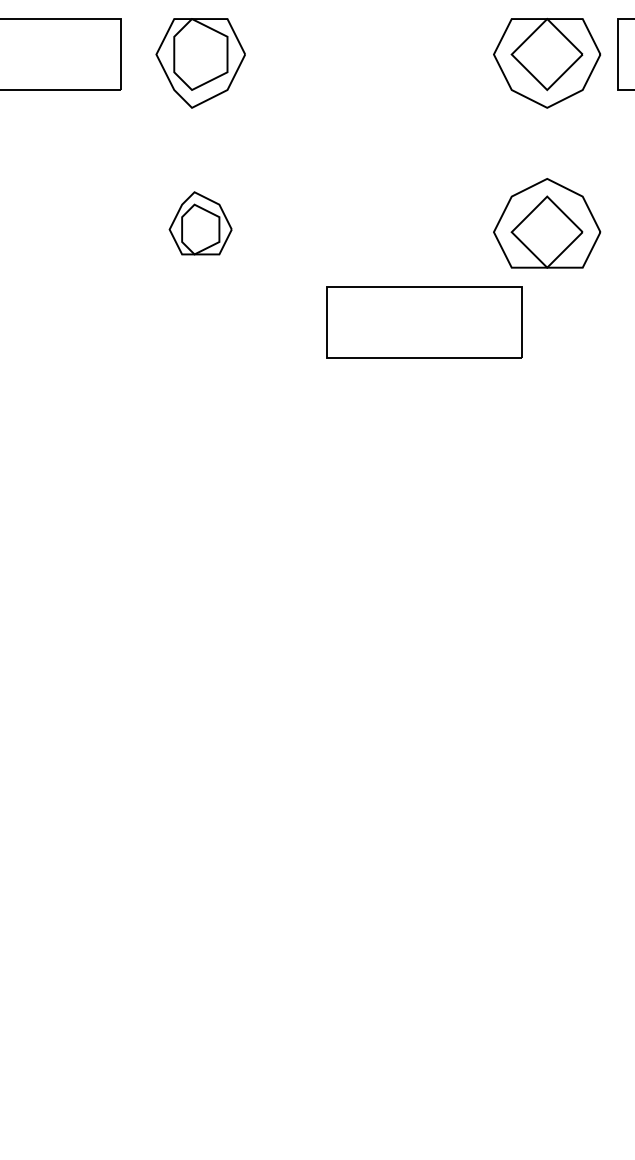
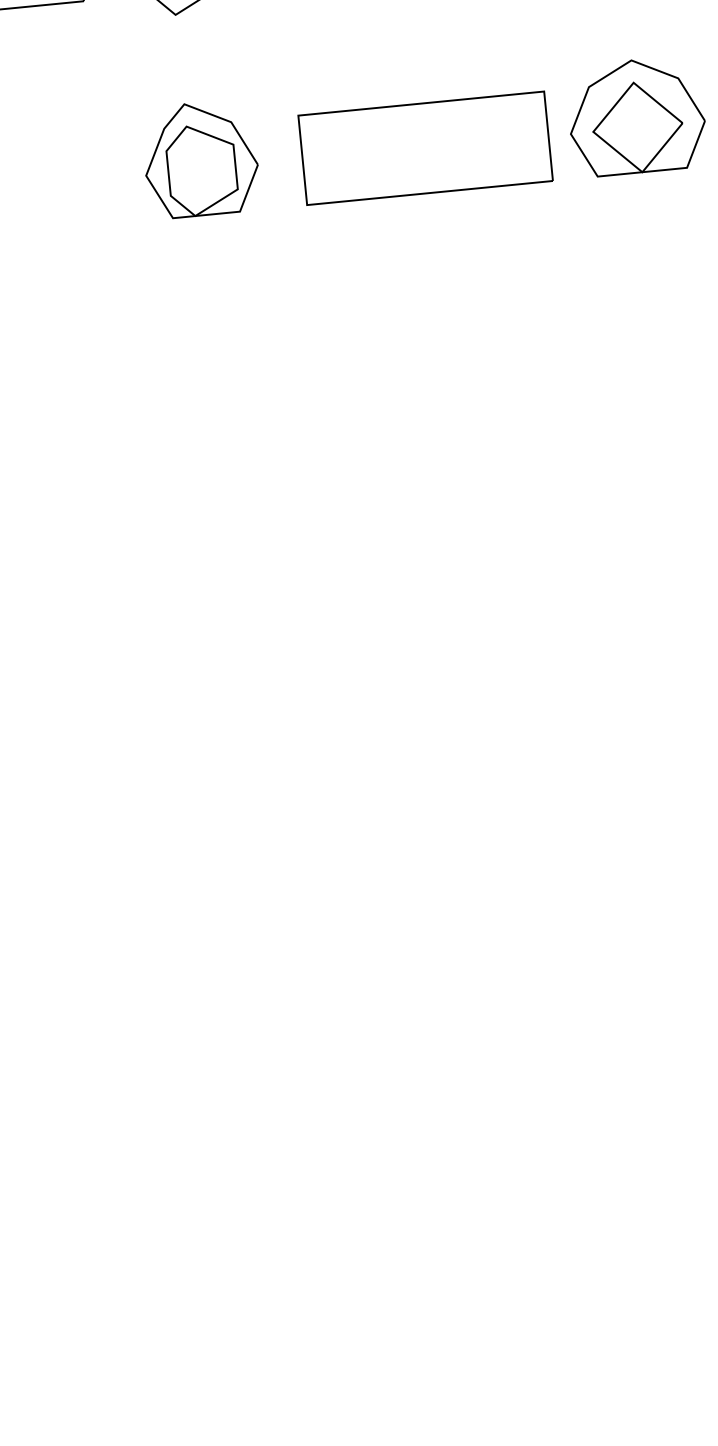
part: (200, 223) -> (200, 159), size x1.43
part: (424, 322) -> (425, 148), moved

